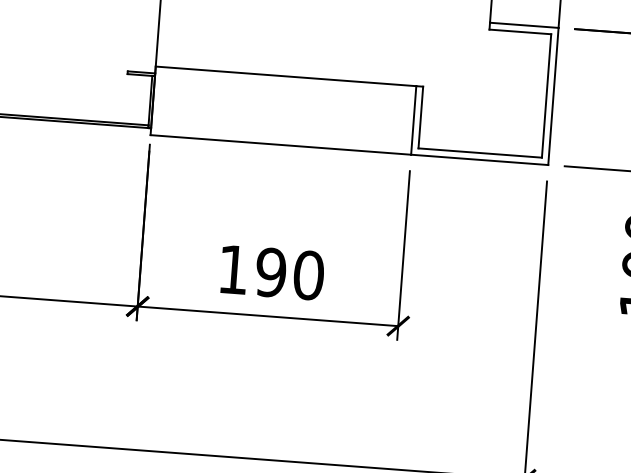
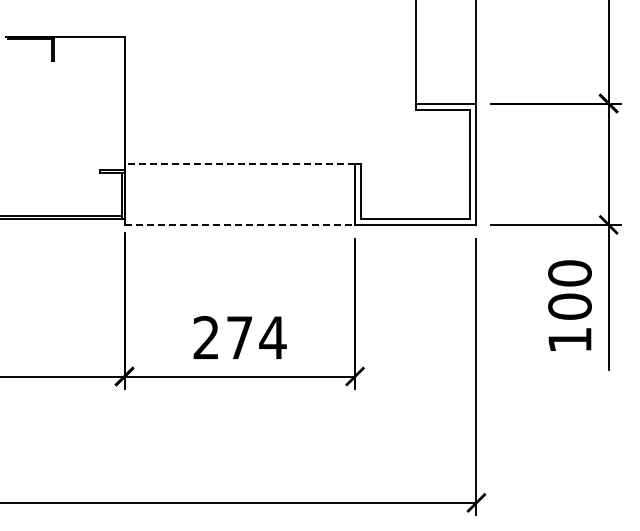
line: (285, 76) -> (239, 164), solid -> dashed
line: (281, 144) -> (240, 224), solid -> dashed
text: (270, 272) -> (239, 337), 190 -> 274

